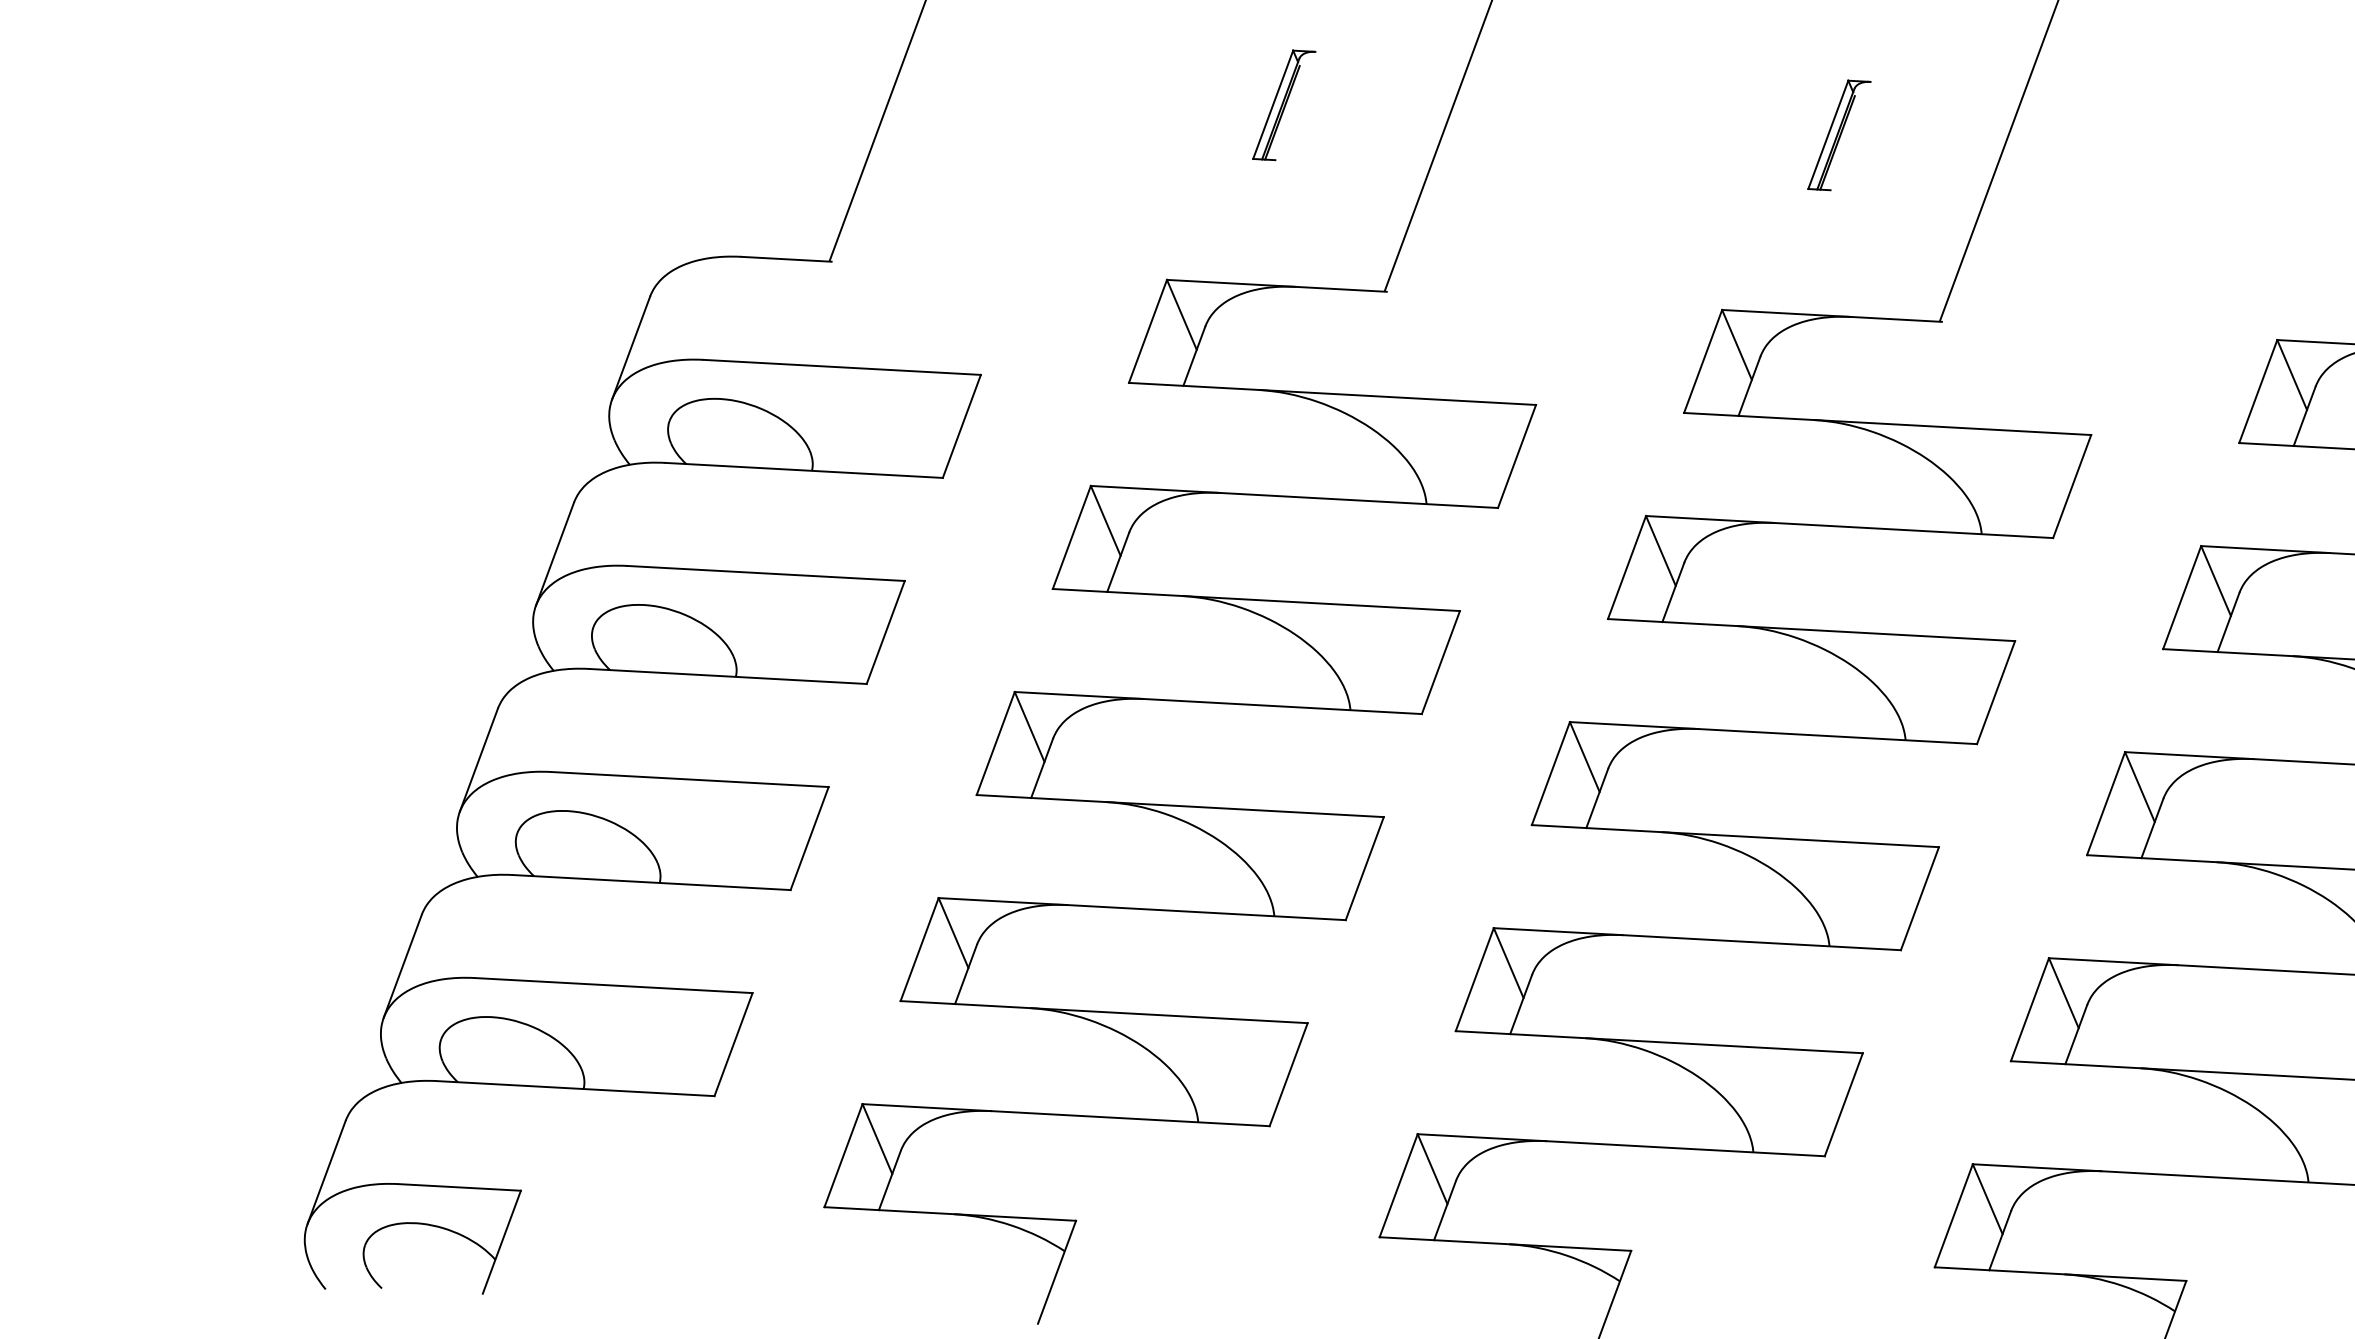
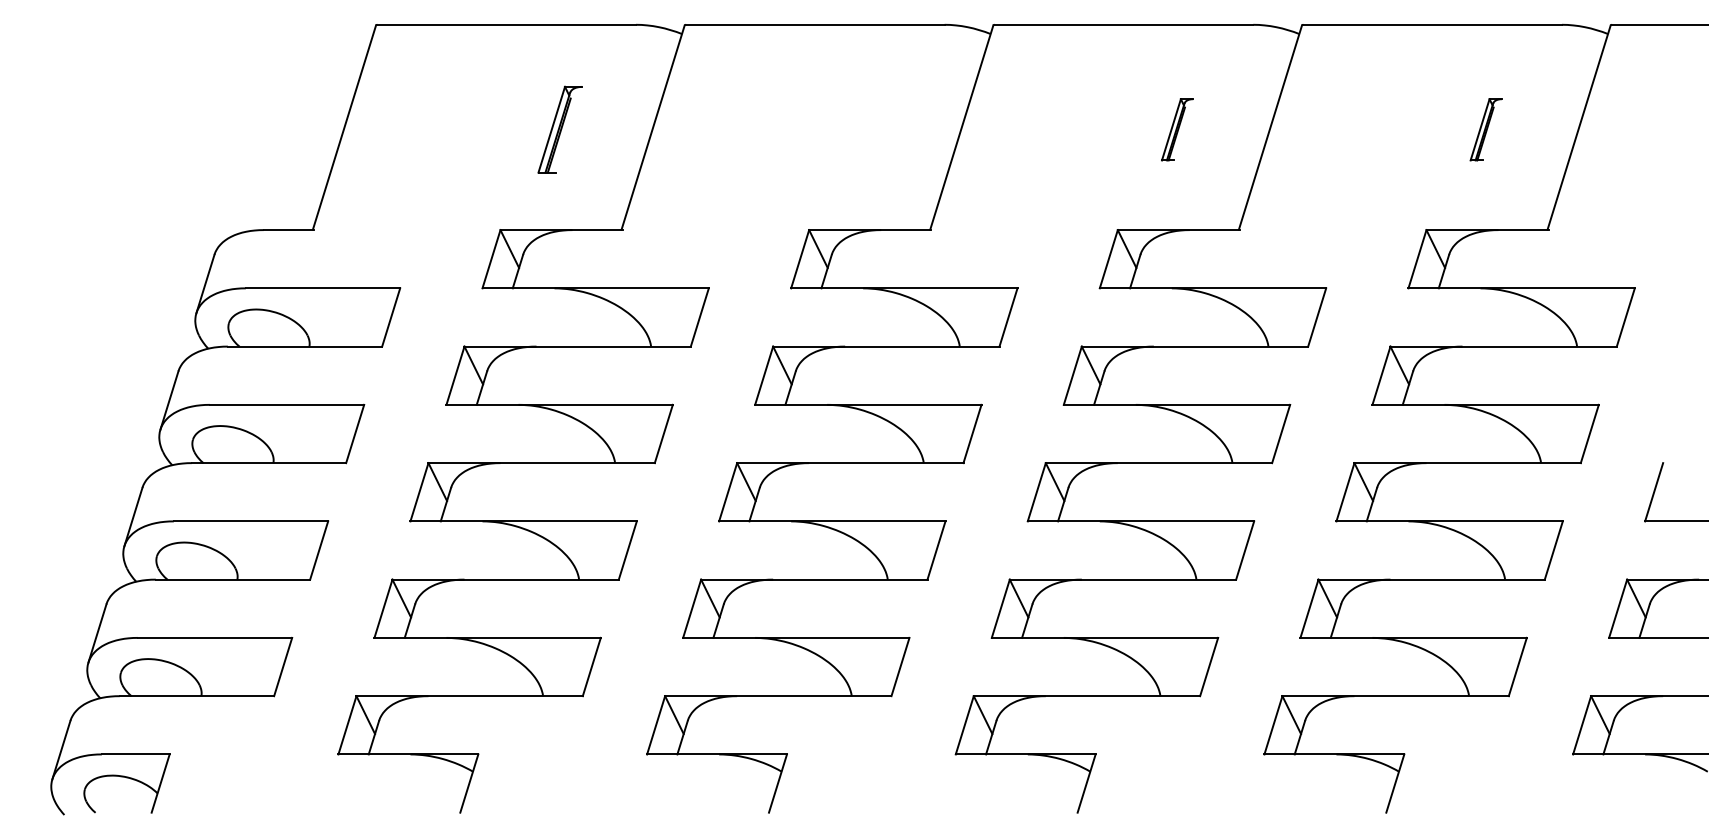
part: (1282, 104) -> (559, 129), size x1.4
part: (1838, 134) -> (868, 129), removed

